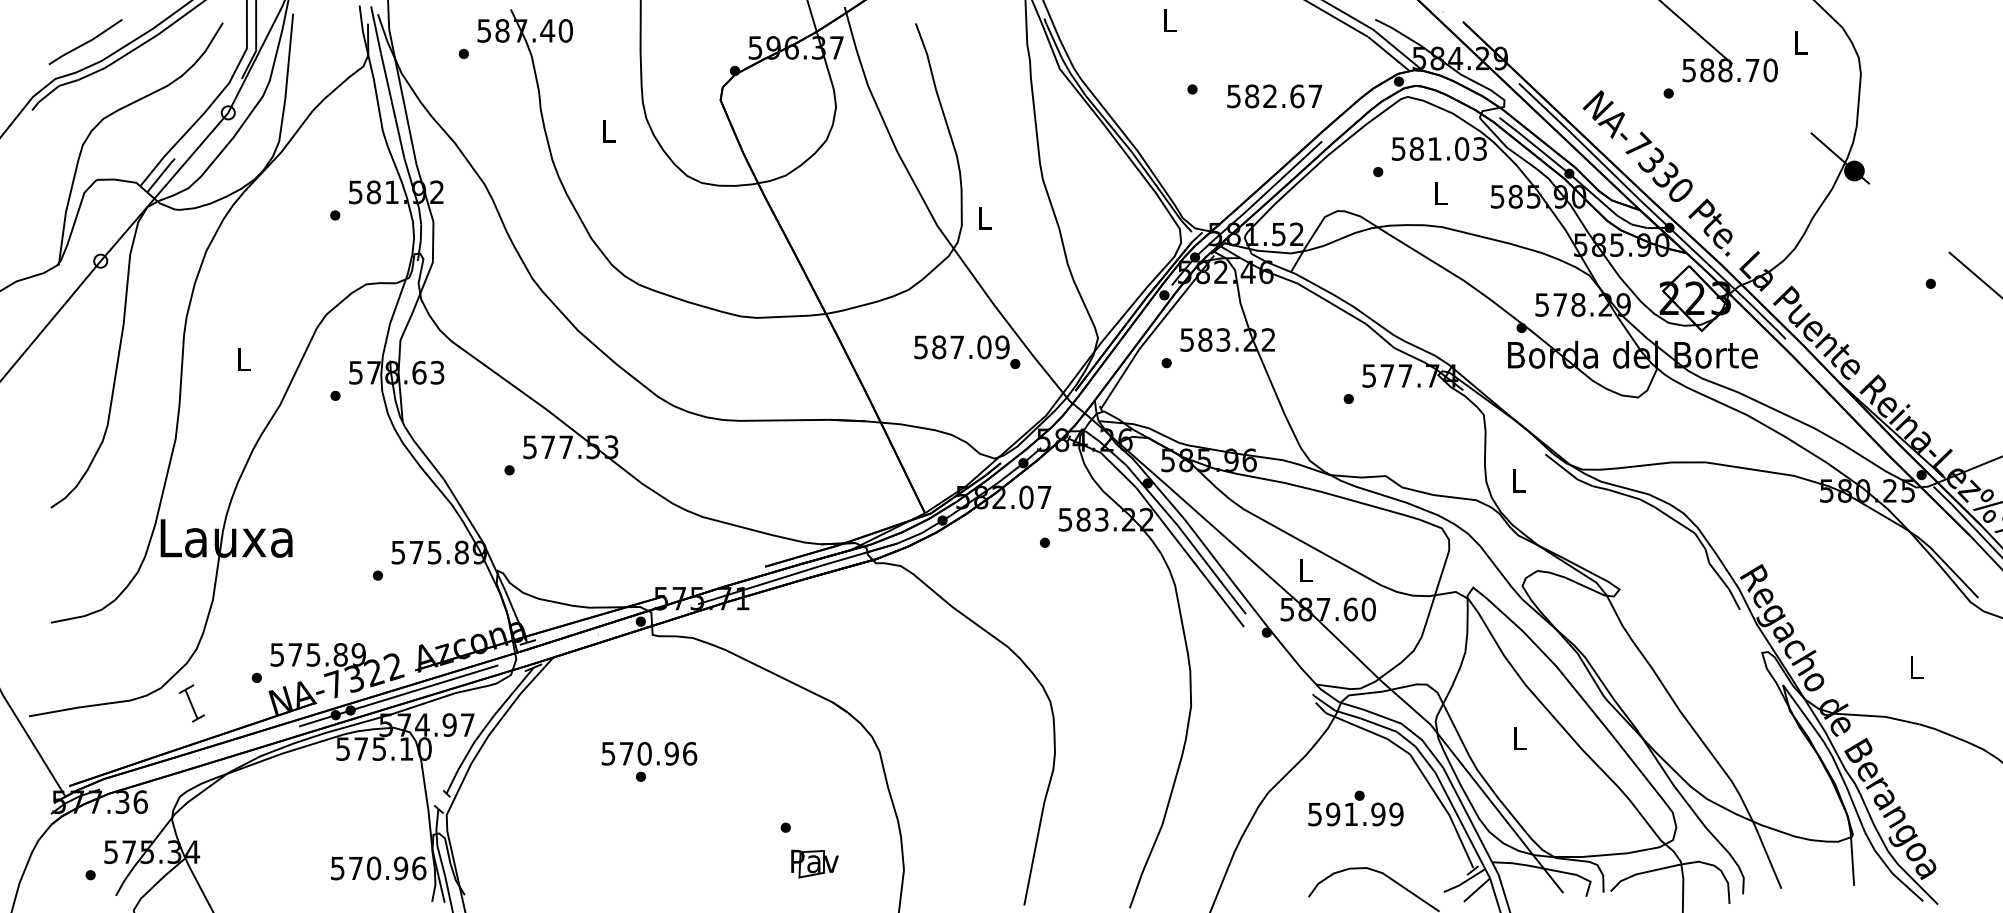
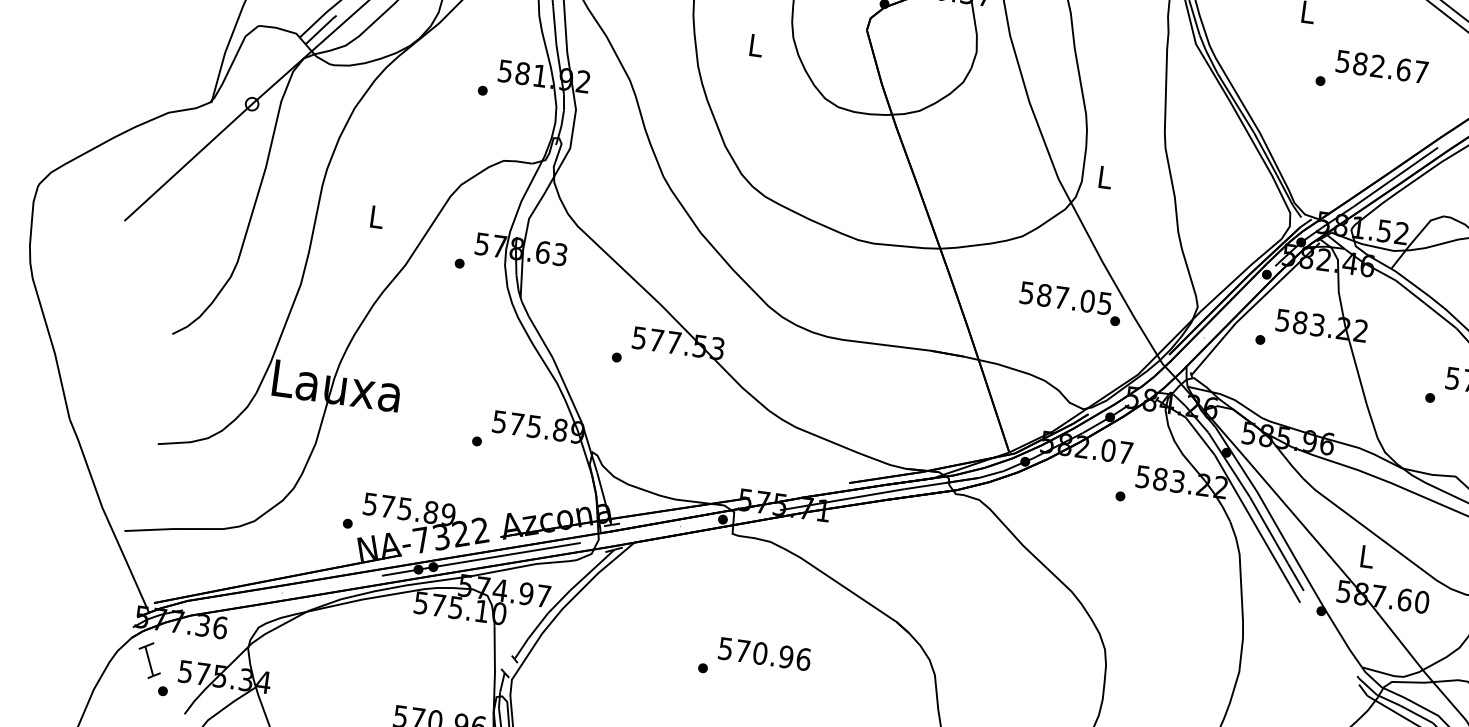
text: (1274, 96) -> (1381, 67), moved
text: (1002, 346) -> (1105, 302), 587.09 -> 587.05
part: (191, 703) -> (149, 660), moved
text: (649, 753) -> (764, 653), moved

